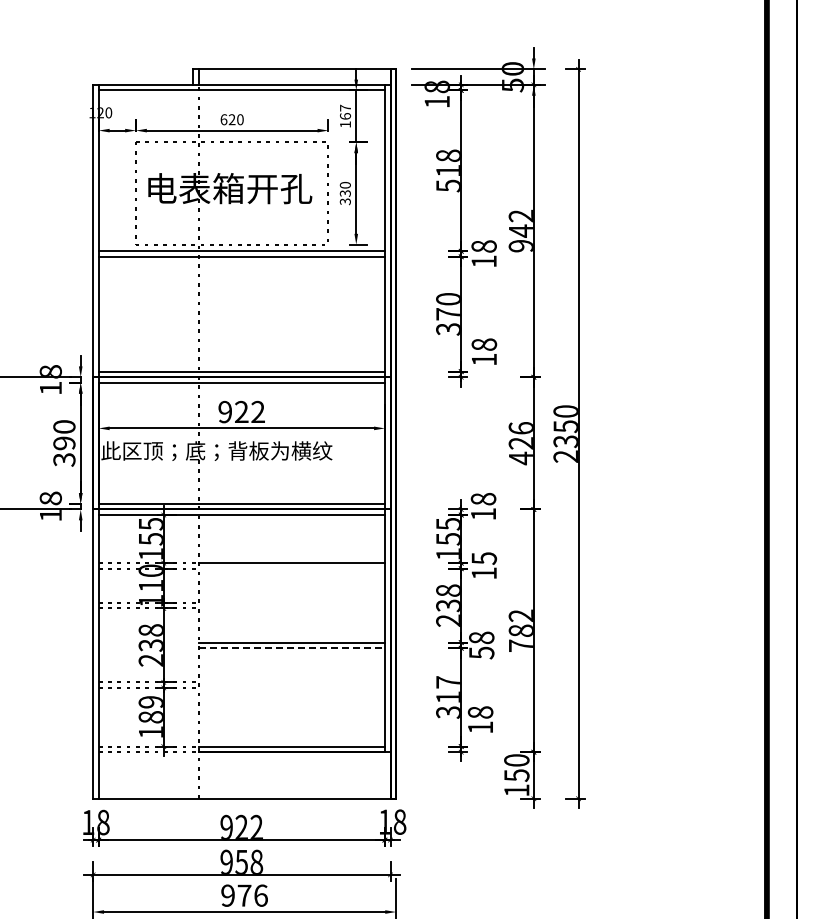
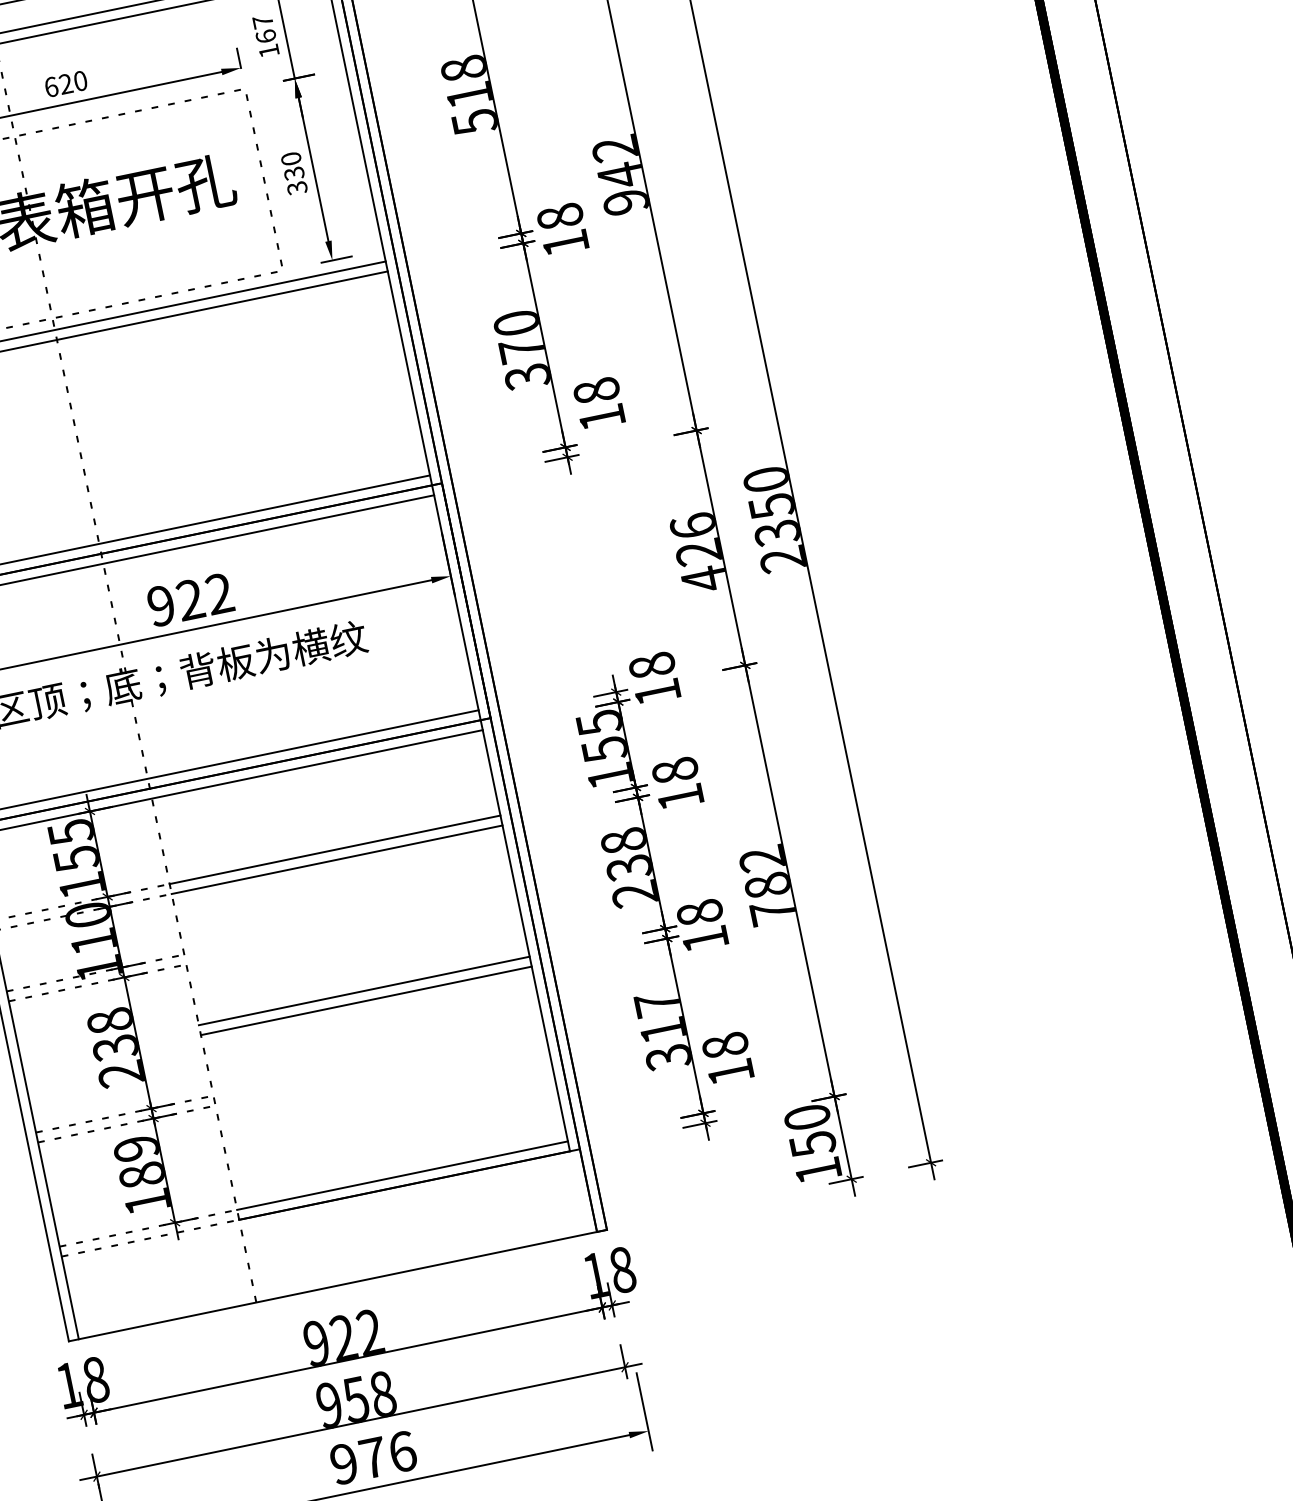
text: (483, 558) -> (673, 771), 15 -> 18
line: (291, 568) -> (336, 859), added
line: (292, 648) -> (367, 1001), dashed -> solid
text: (481, 652) -> (704, 938), 58 -> 18

